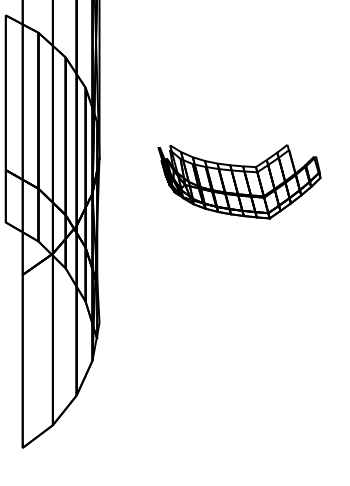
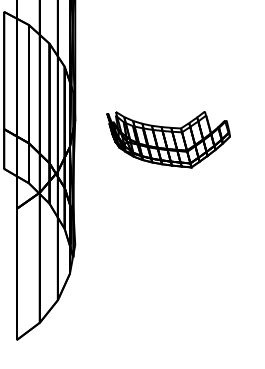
part: (239, 181) -> (168, 139), moved

